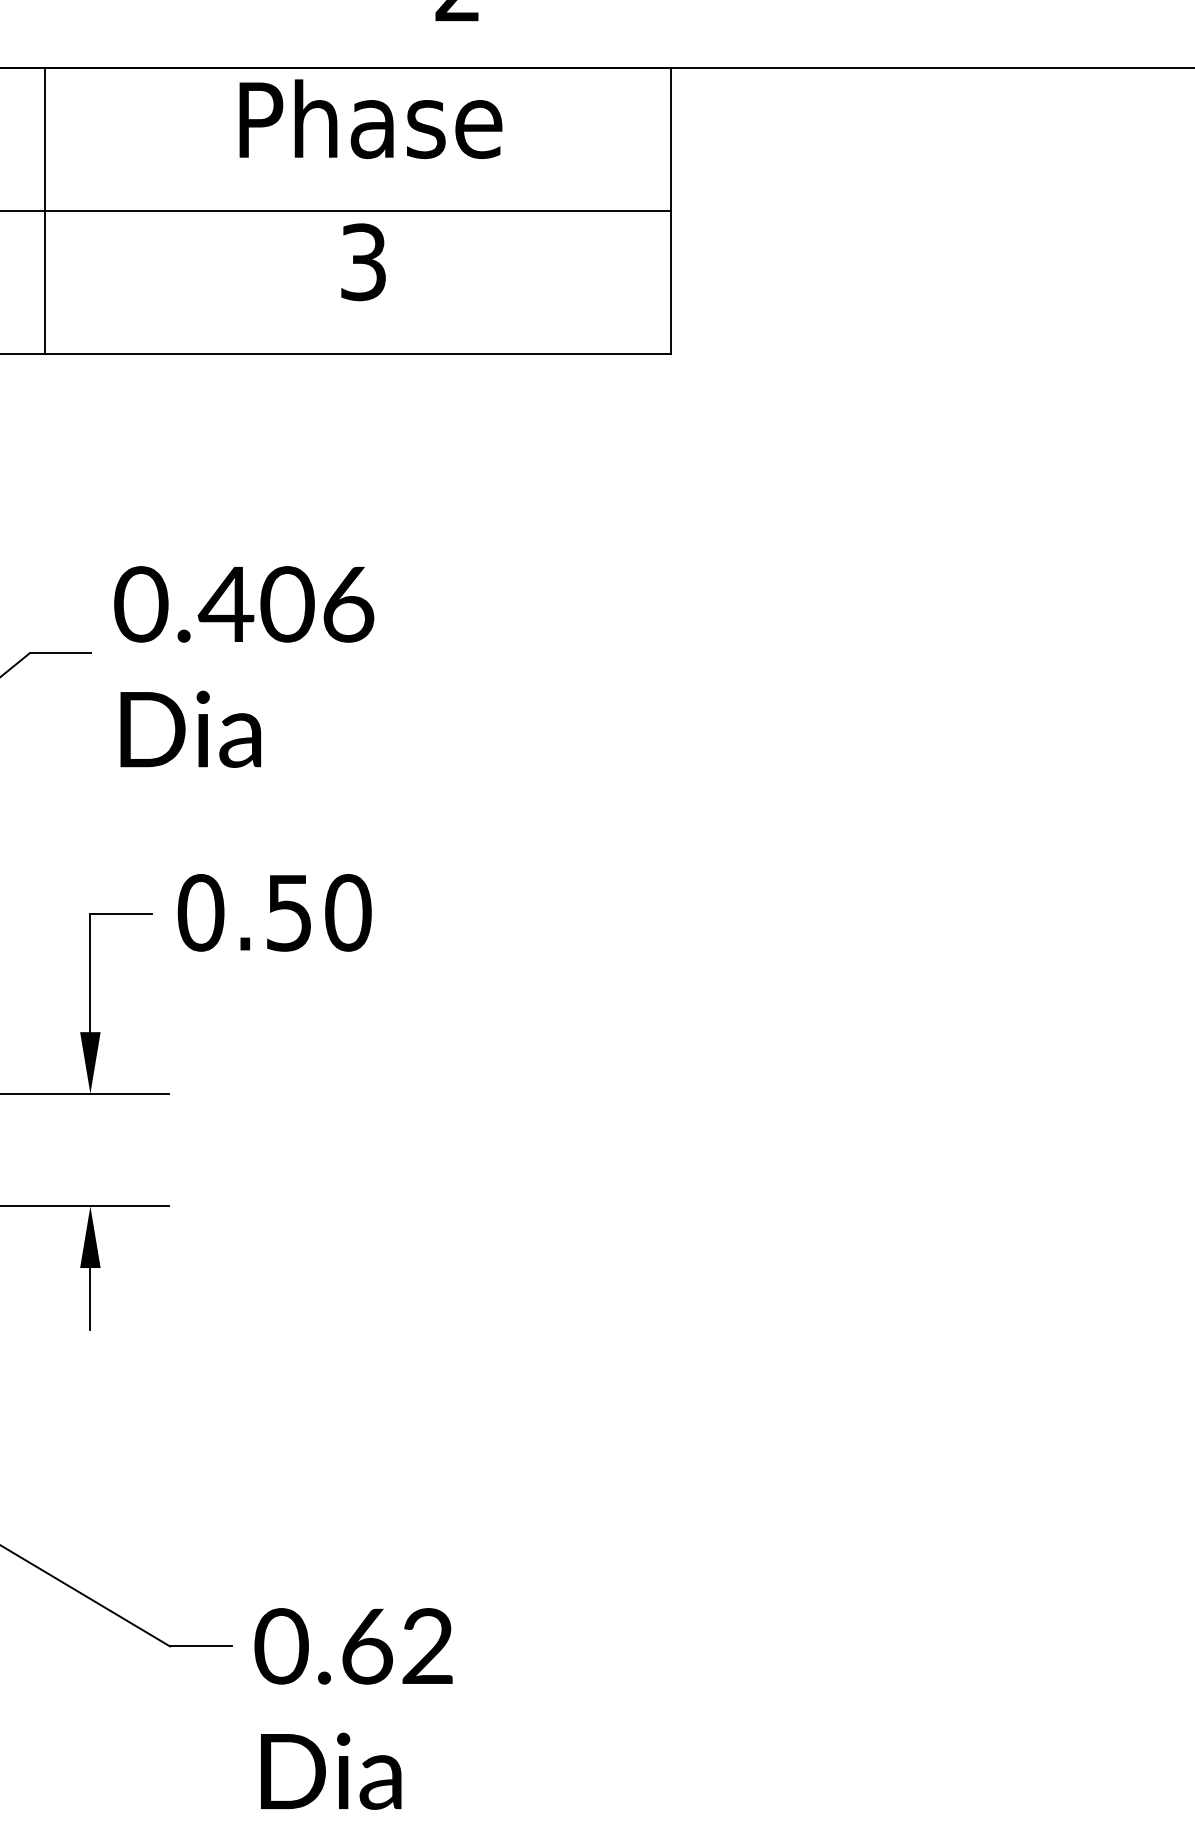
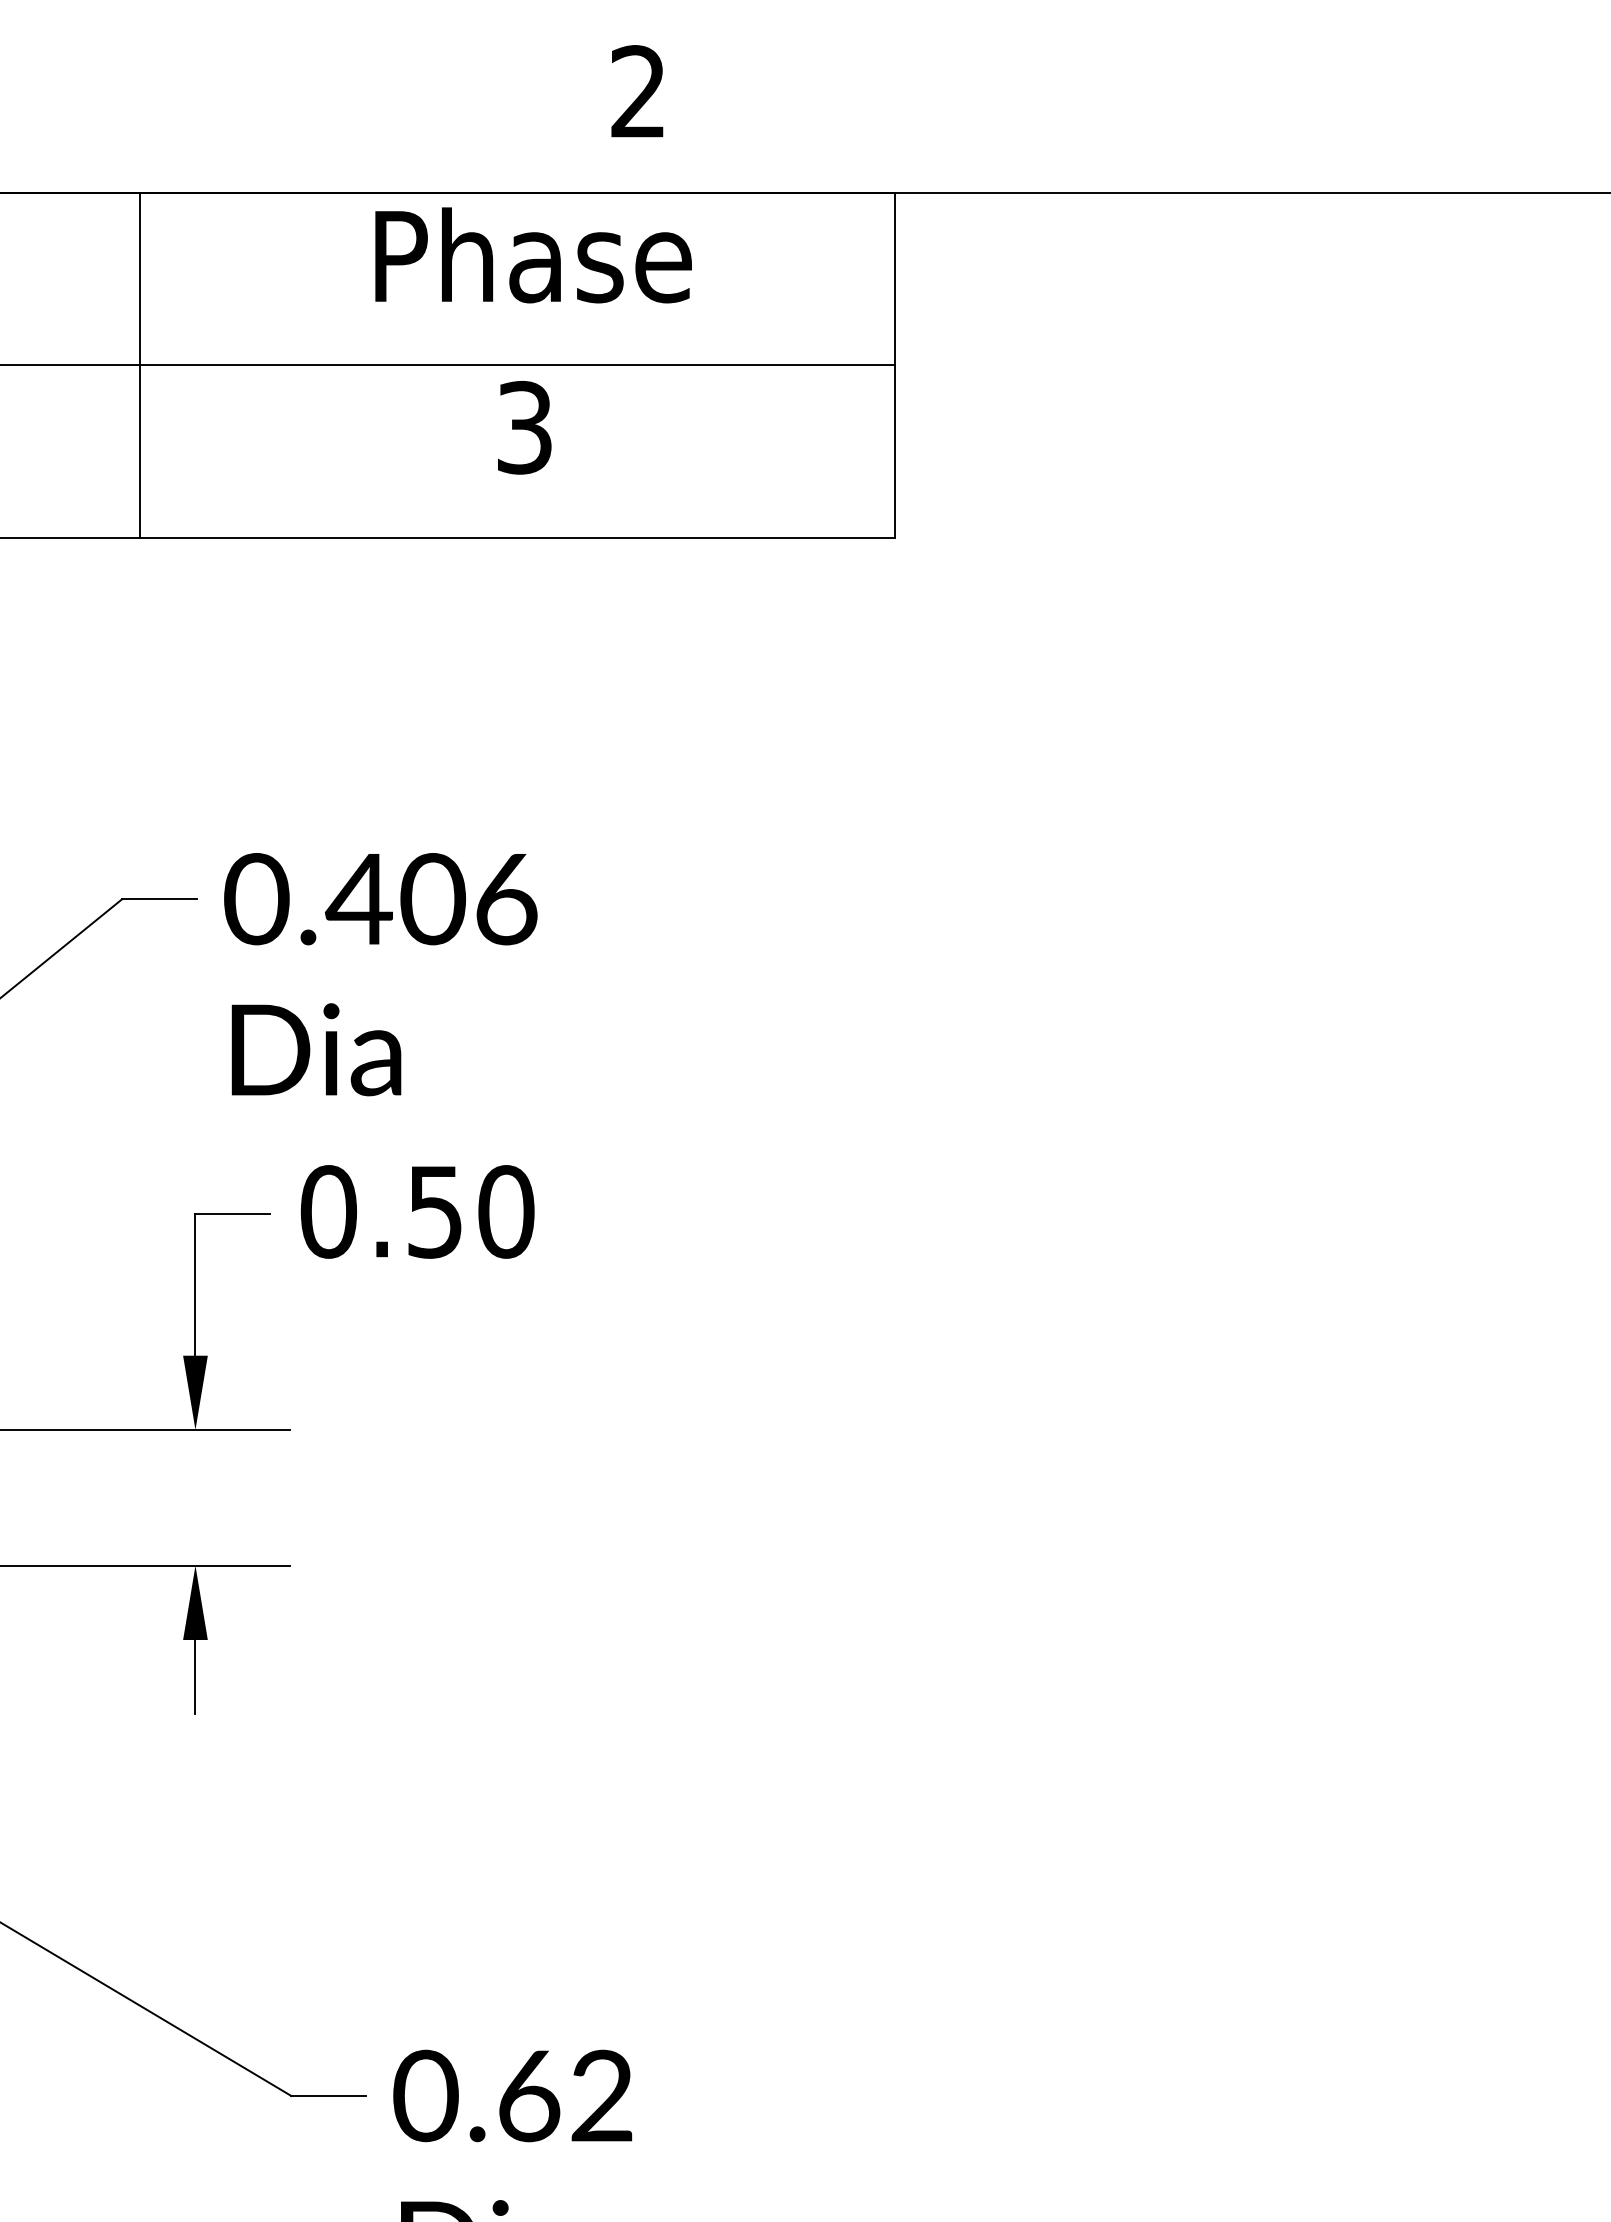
text: (243, 666) -> (380, 974), moved

